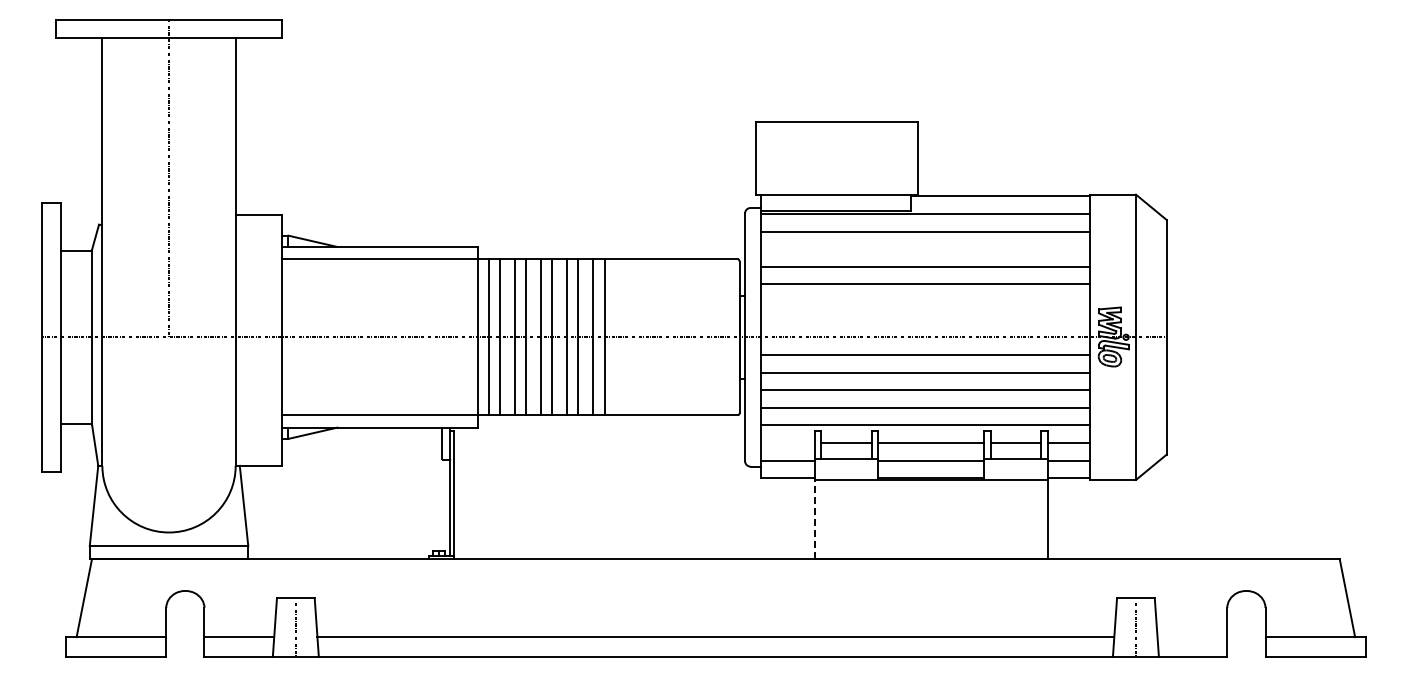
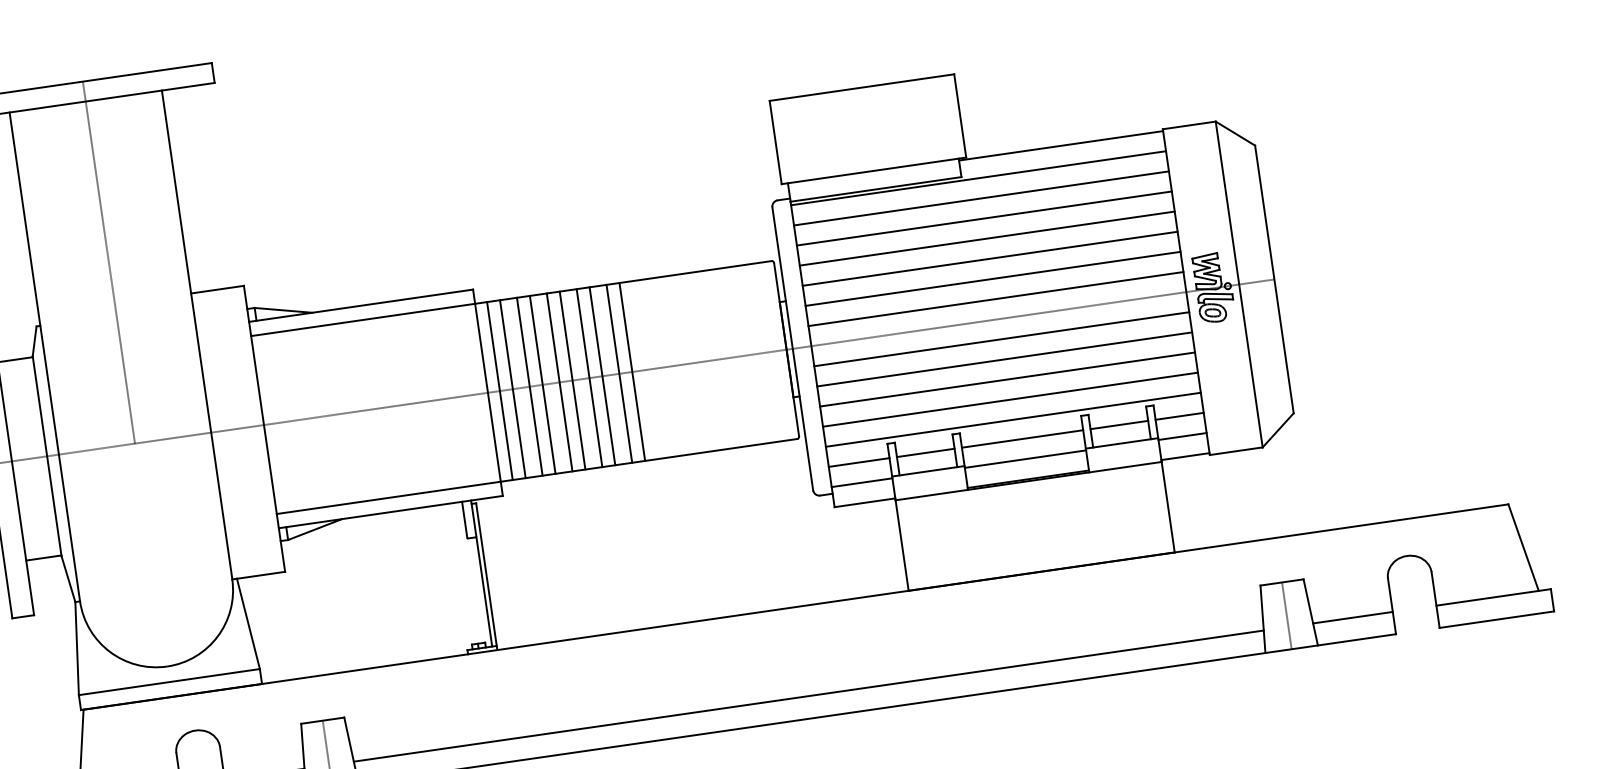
line: (925, 249) -> (984, 218), added
line: (925, 302) -> (993, 279), added
line: (925, 319) -> (995, 298), added
line: (787, 443) -> (858, 463), added
line: (814, 519) -> (902, 545), dashed -> solid
line: (1192, 637) -> (1353, 618), added

